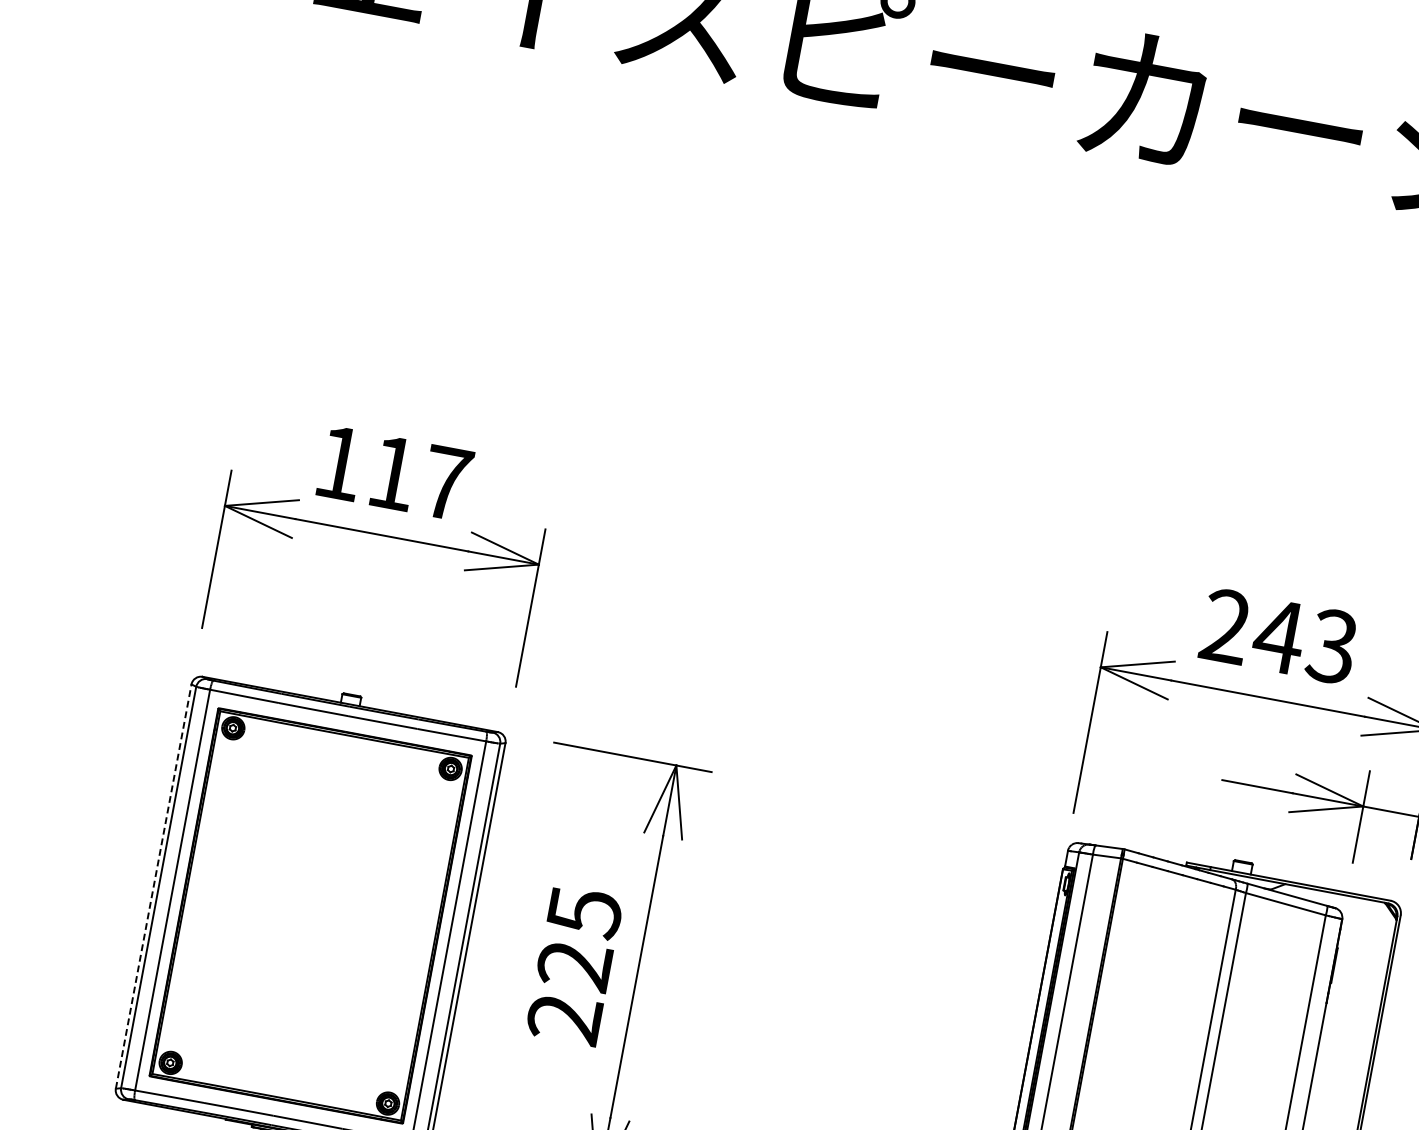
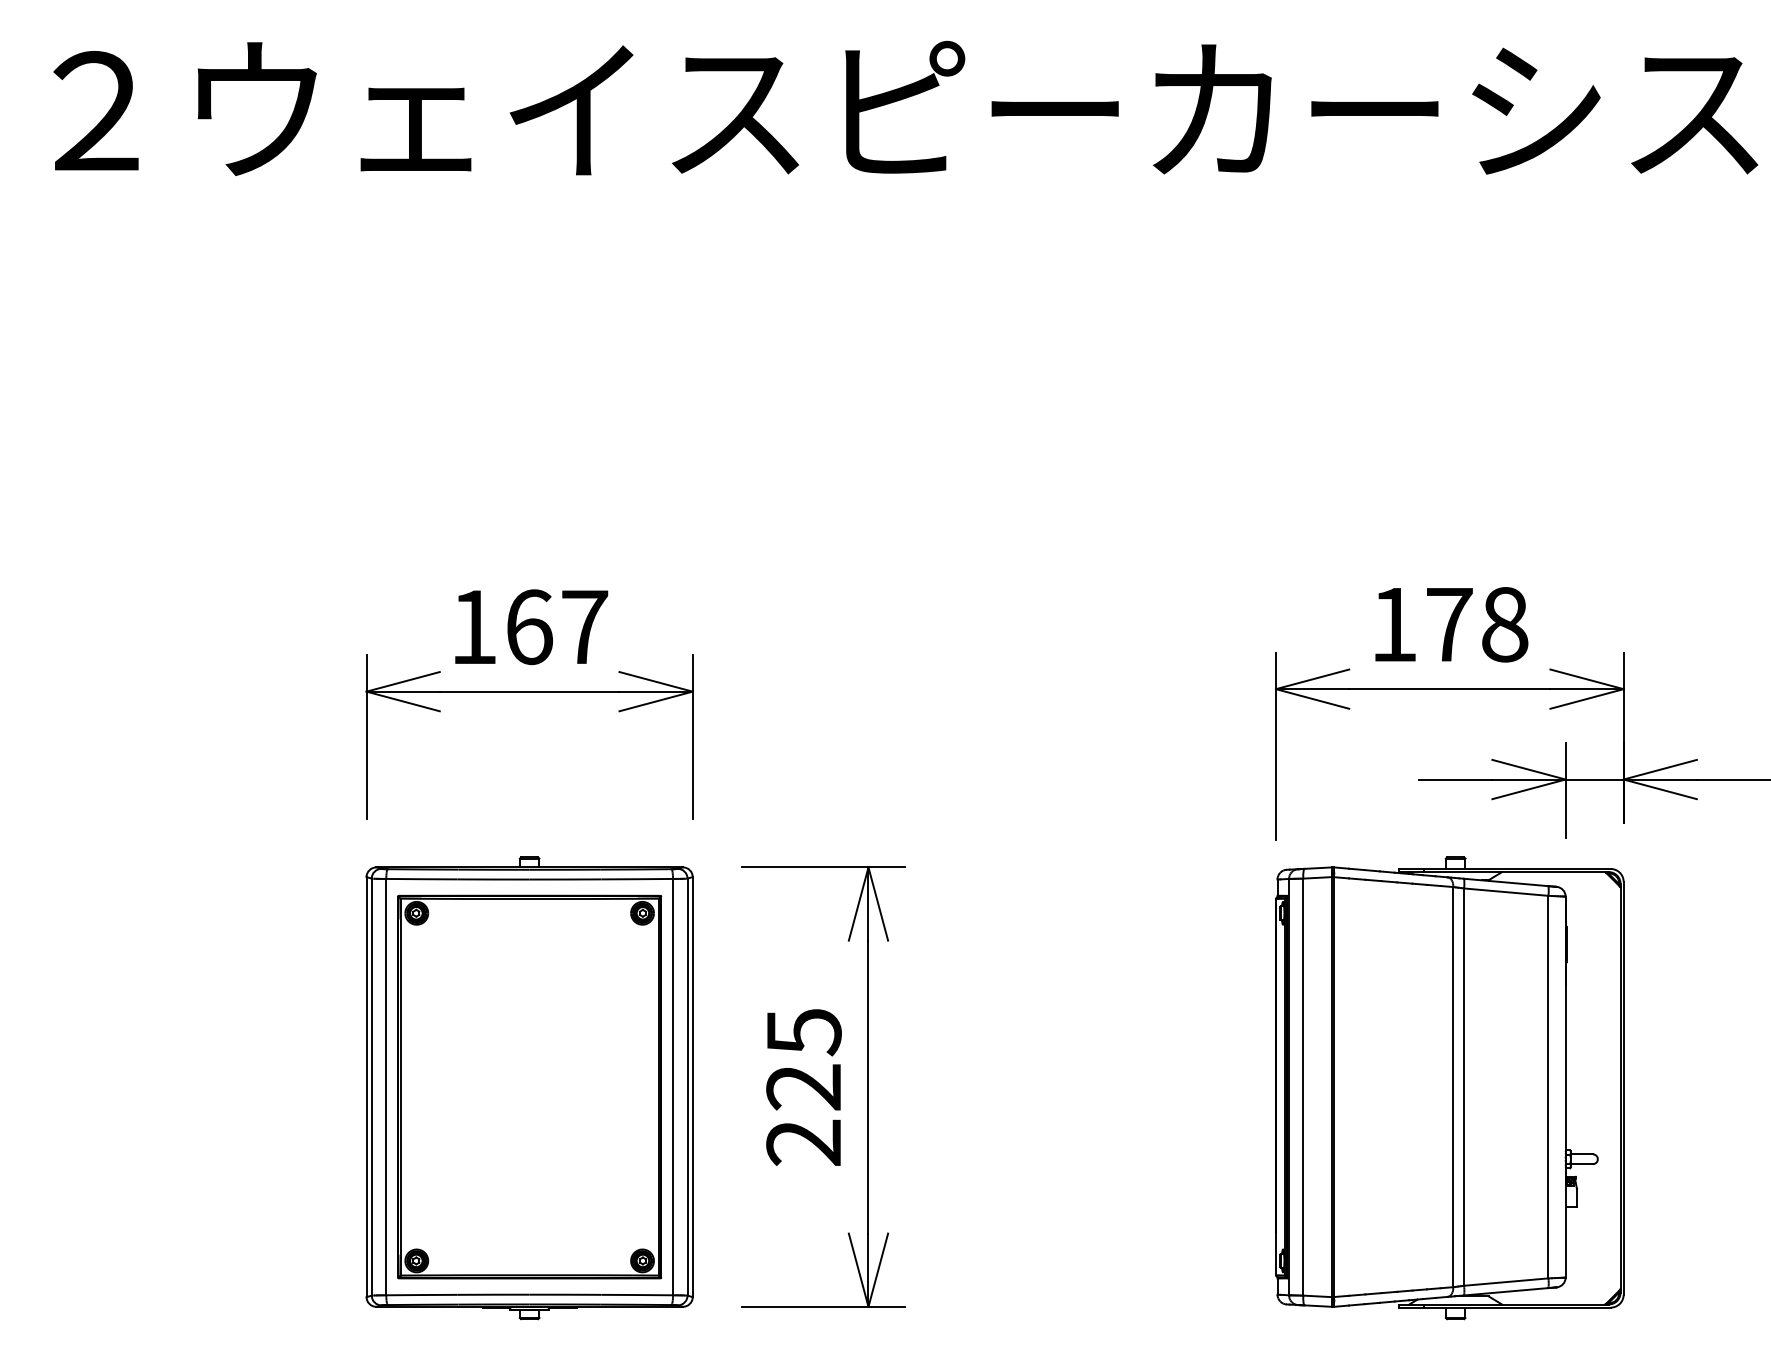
text: (393, 473) -> (529, 627), 117 -> 167
text: (1279, 636) -> (1449, 624), 243 -> 178
line: (153, 885) -> (366, 1086), dashed -> solid

